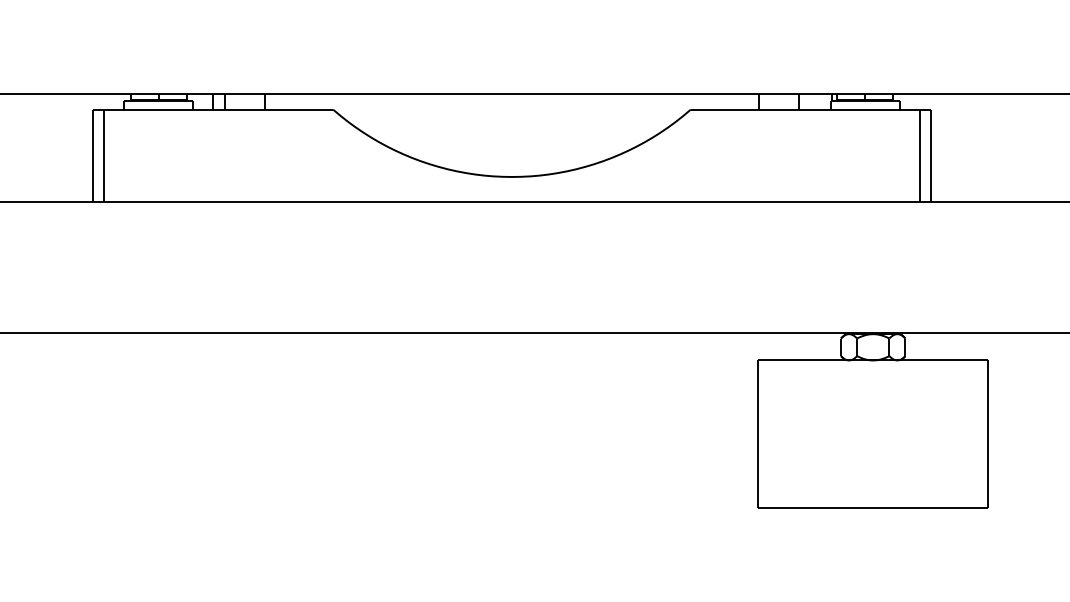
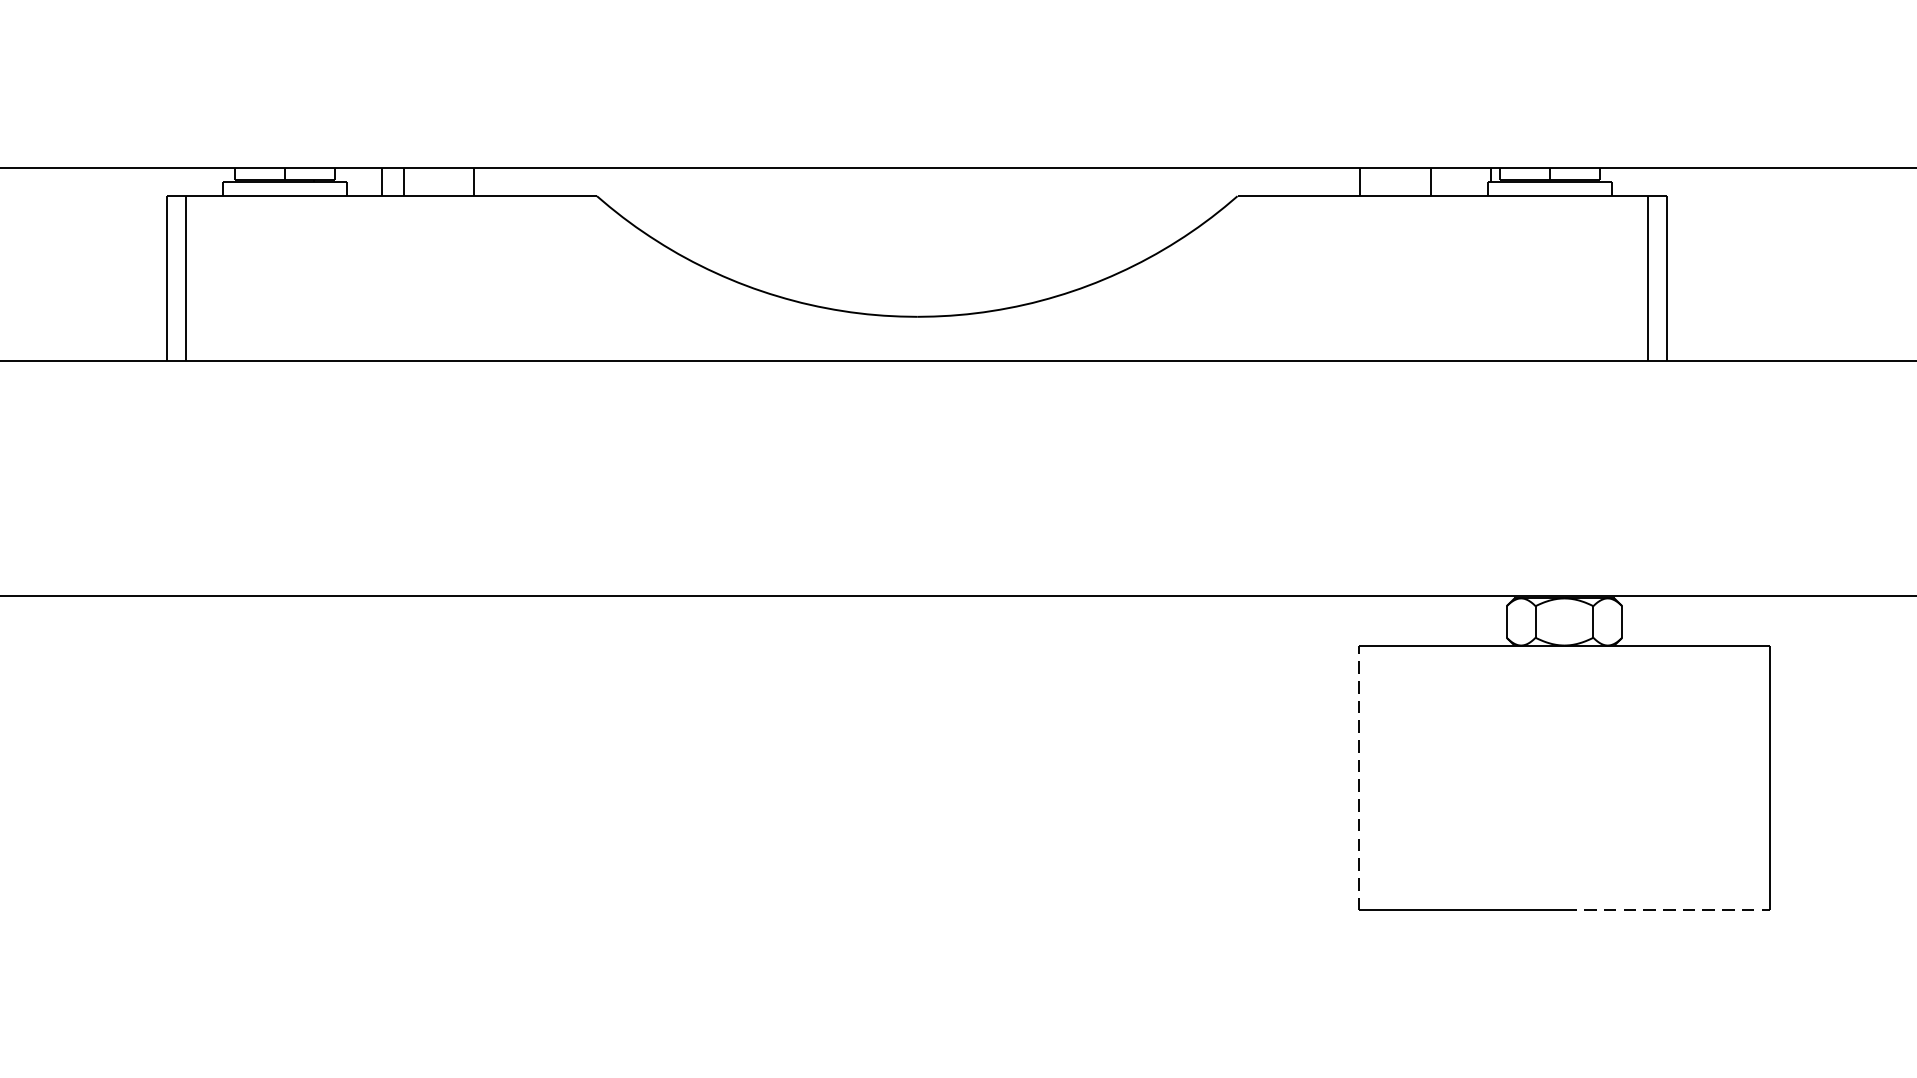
line: (758, 434) -> (1358, 778), solid -> dashed
line: (931, 508) -> (1668, 910), solid -> dashed

